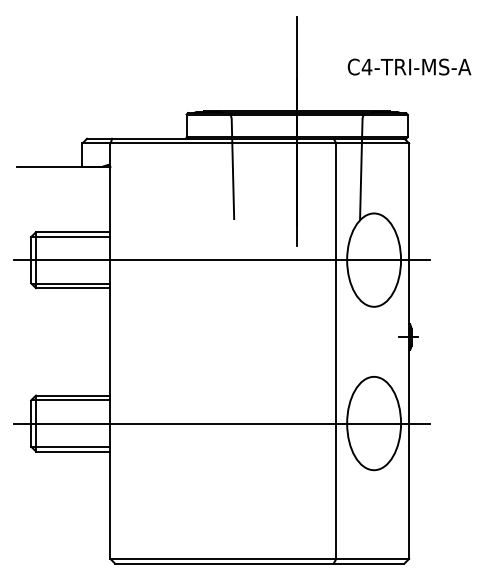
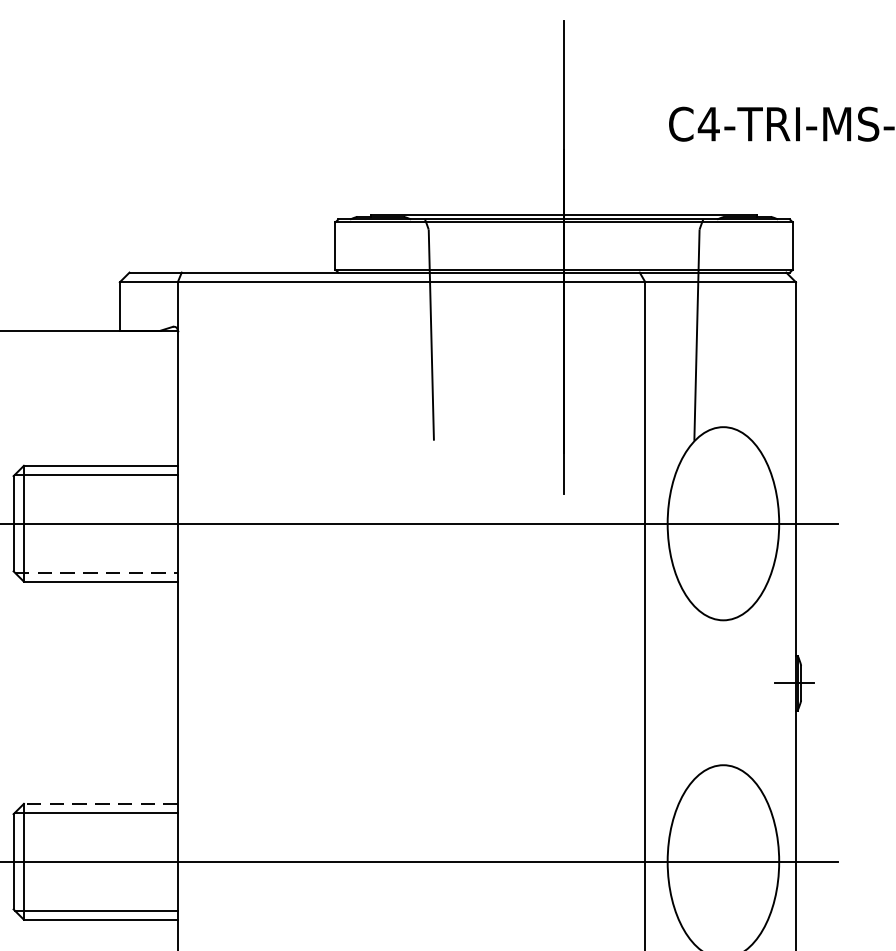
line: (71, 283) -> (97, 572), solid -> dashed
line: (72, 395) -> (99, 803), solid -> dashed

